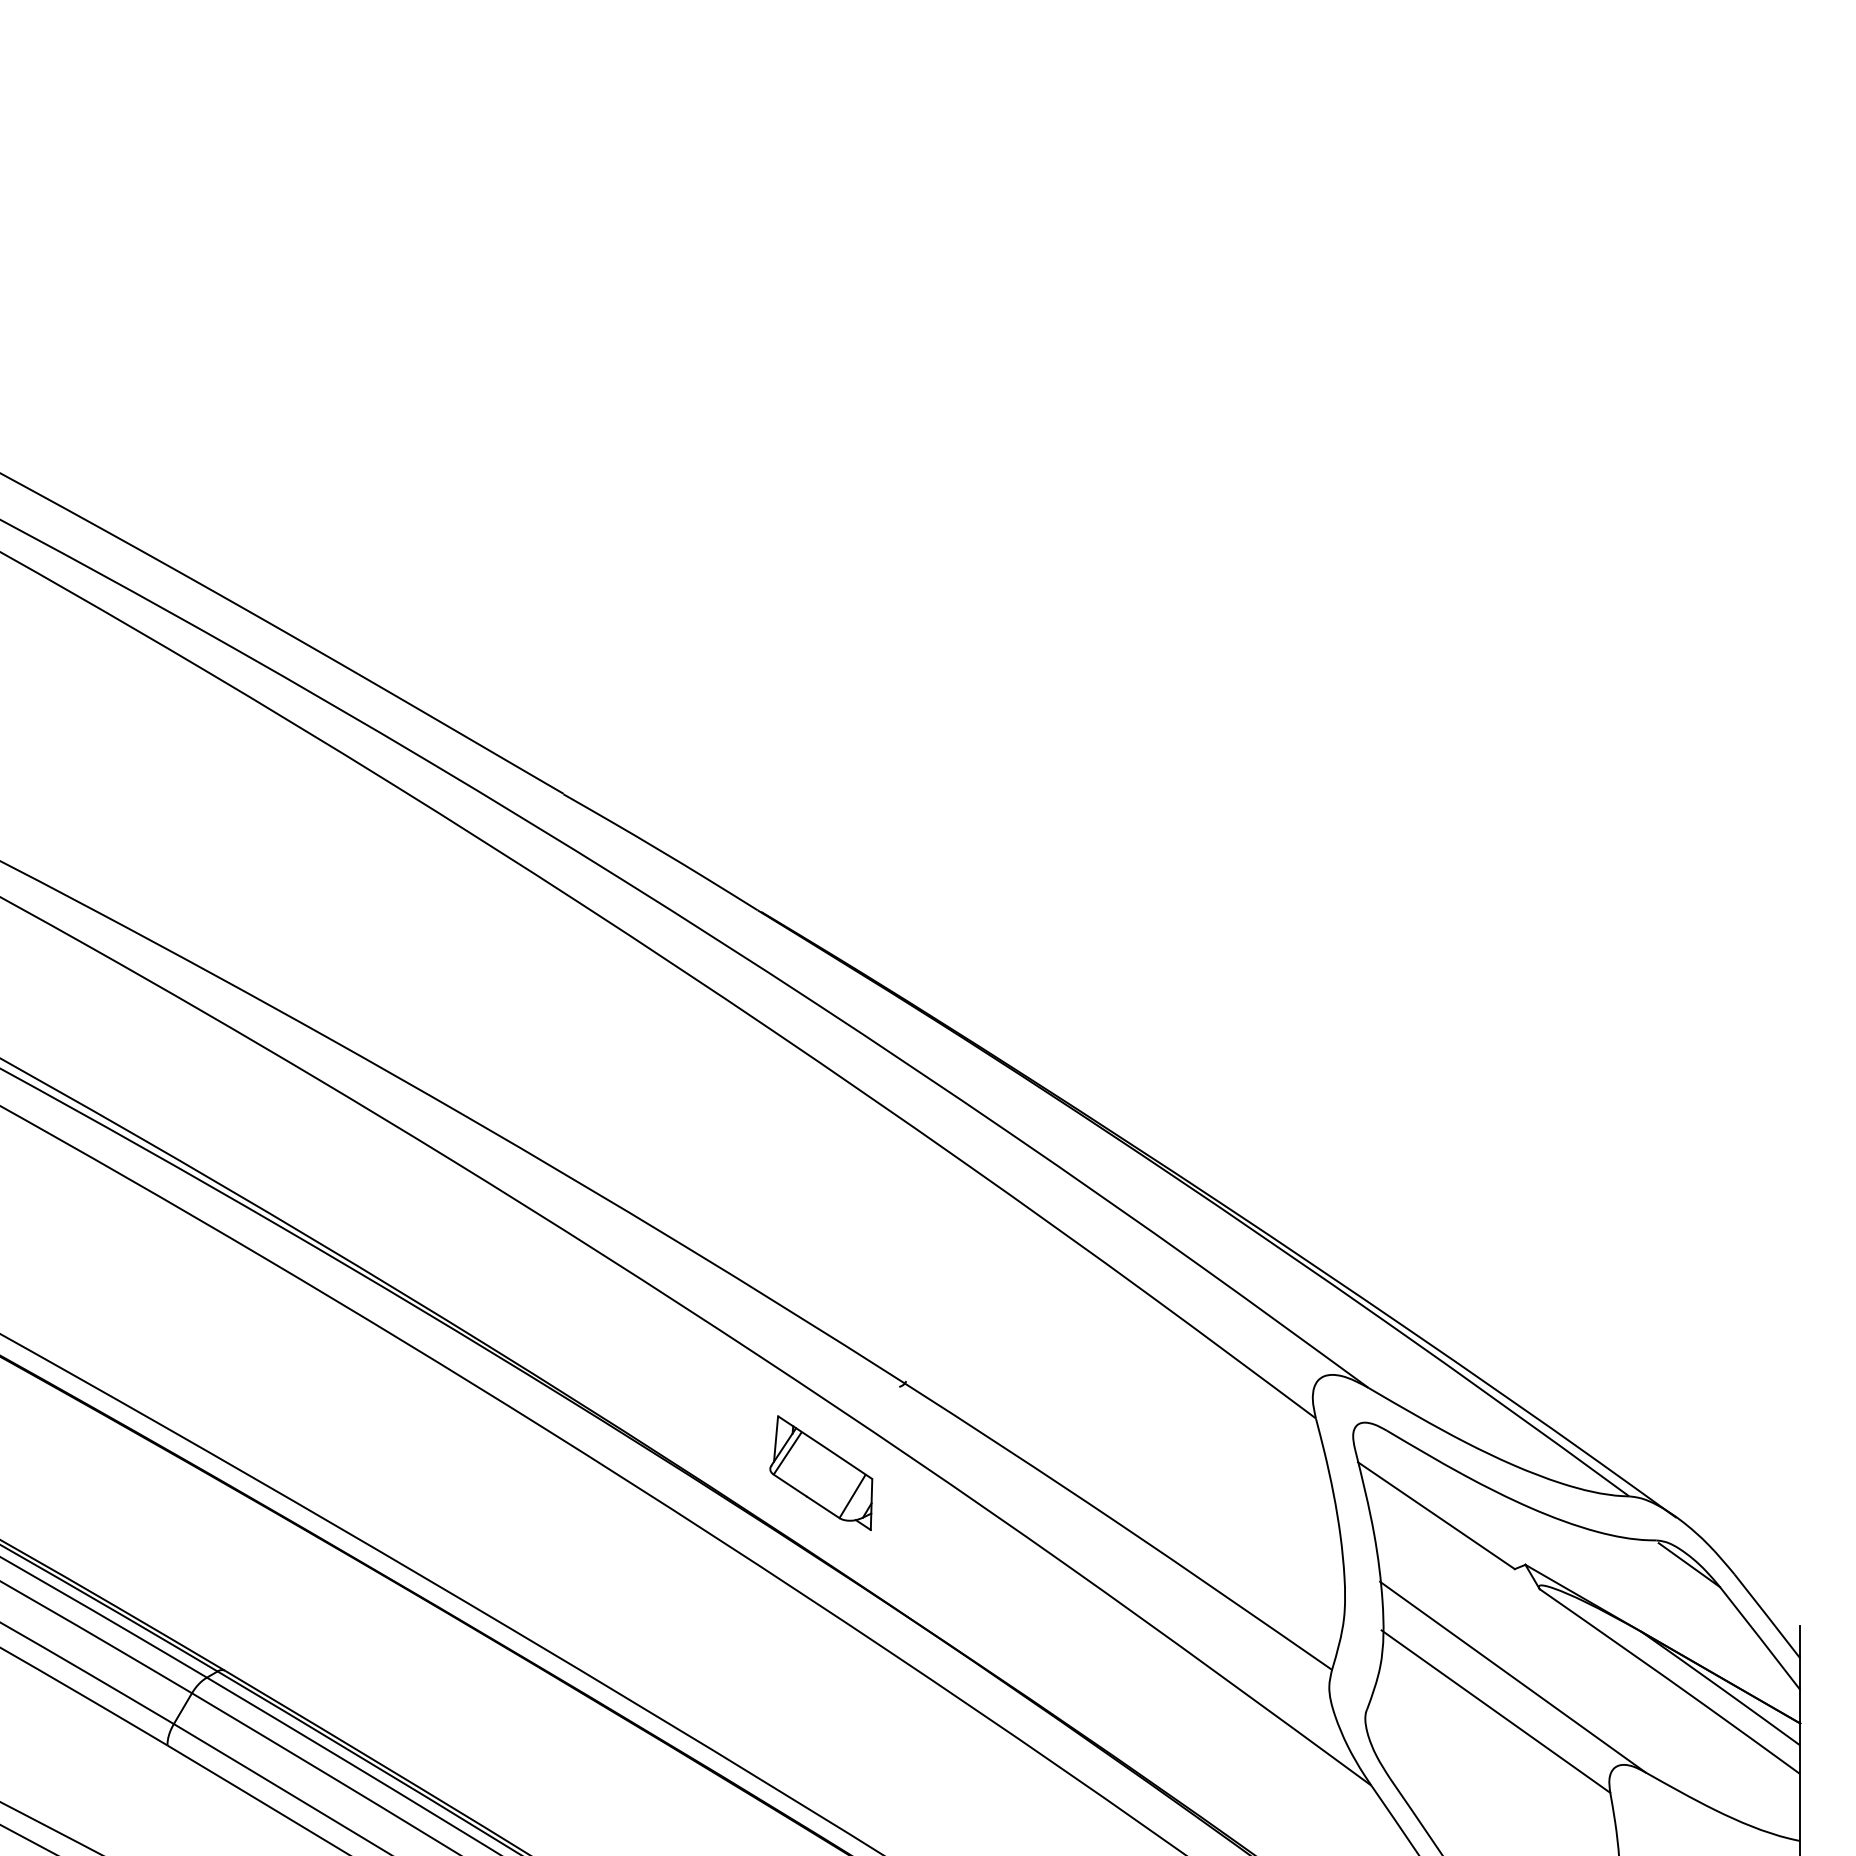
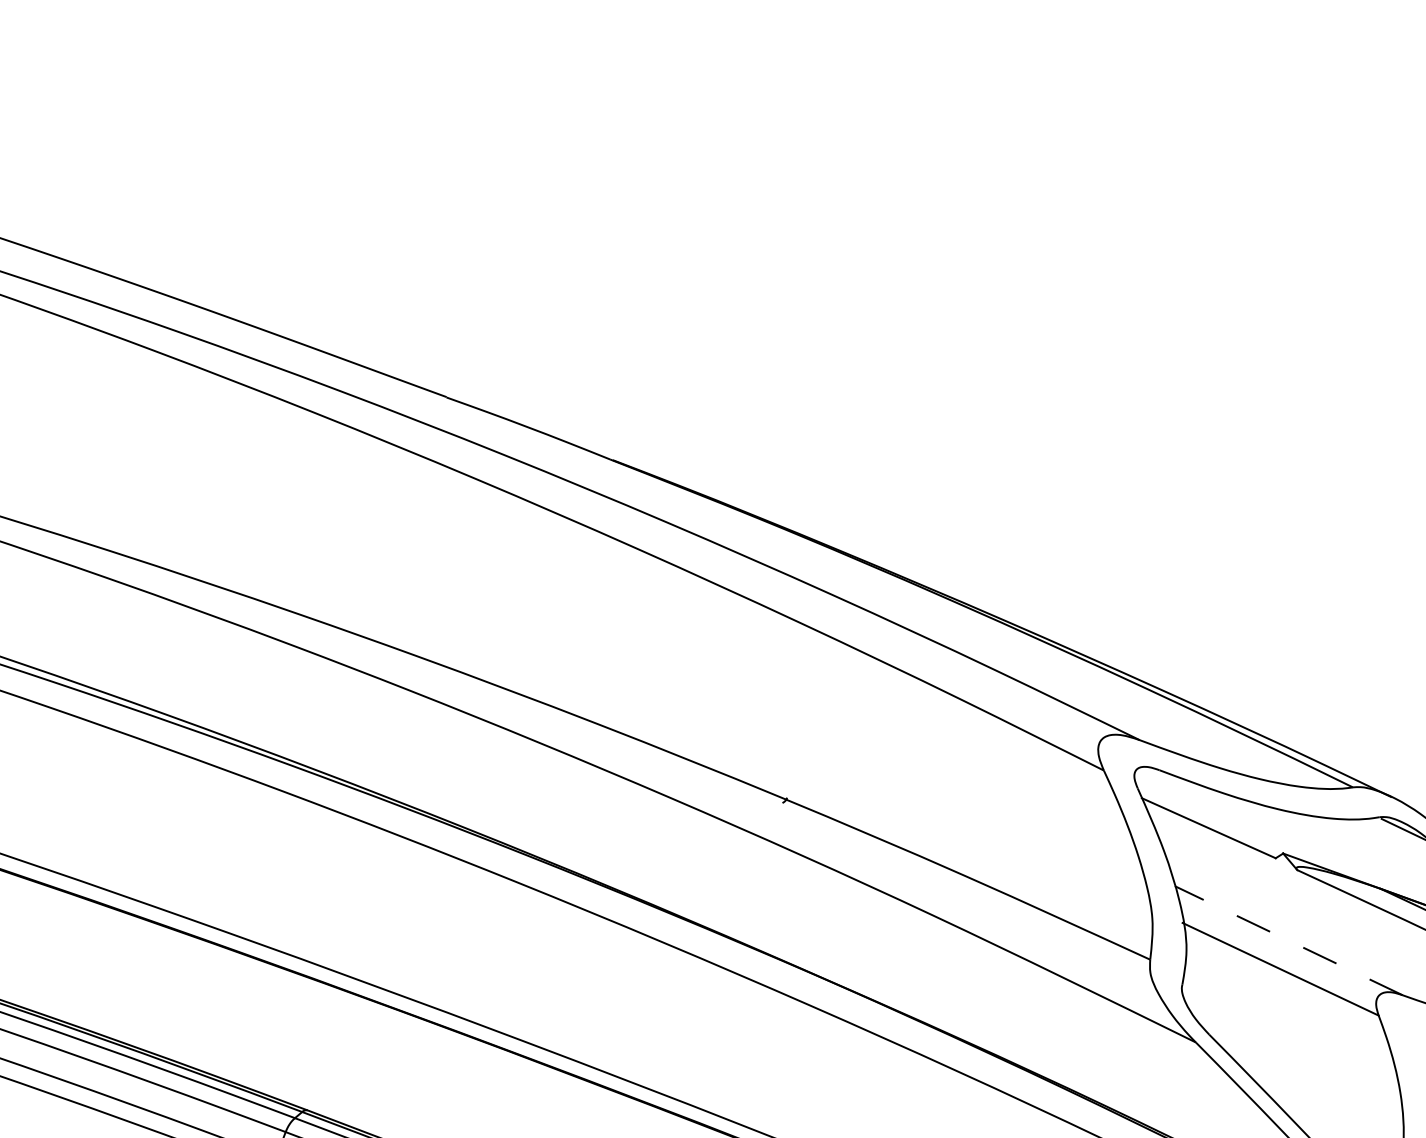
part: (821, 1472) -> (734, 878), removed
line: (1512, 1676) -> (1288, 940), solid -> dashed

